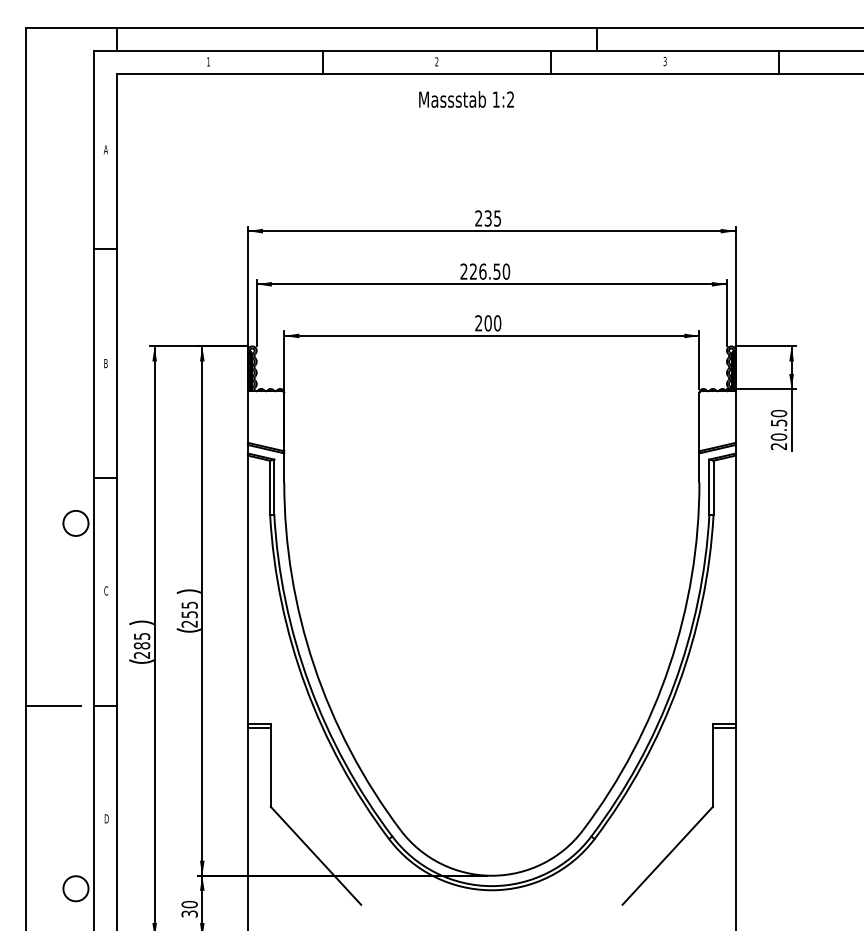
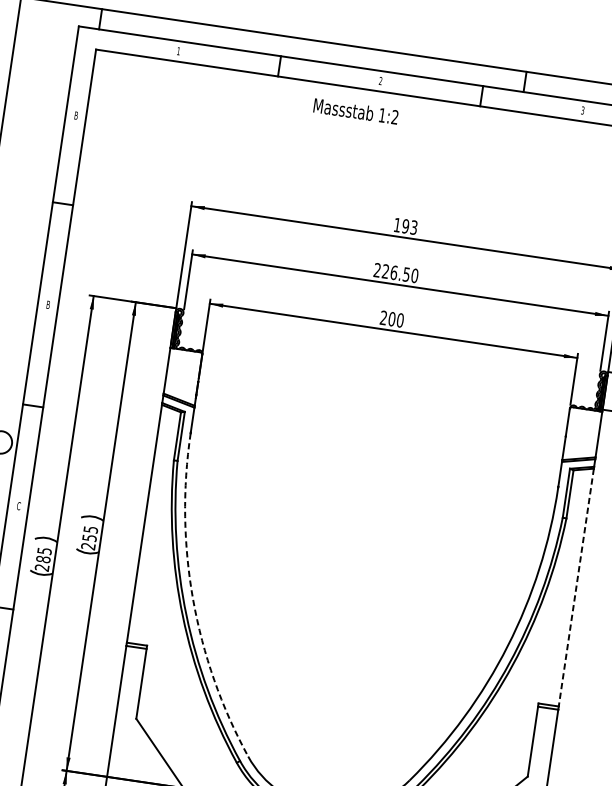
text: (466, 99) -> (356, 111), moved
text: (105, 149) -> (75, 115), A -> B
text: (488, 218) -> (405, 226), 235 -> 193
line: (735, 590) -> (576, 588), solid -> dashed
arc: (314, 665) -> (193, 599), solid -> dashed

